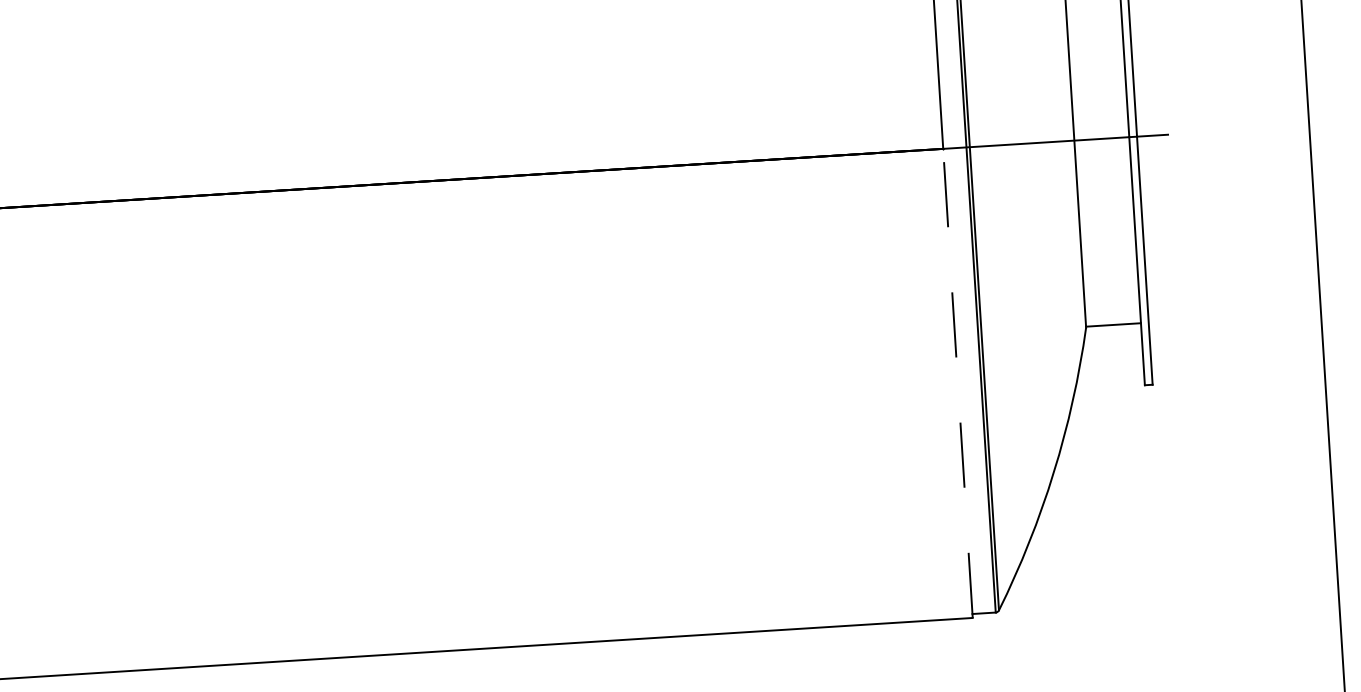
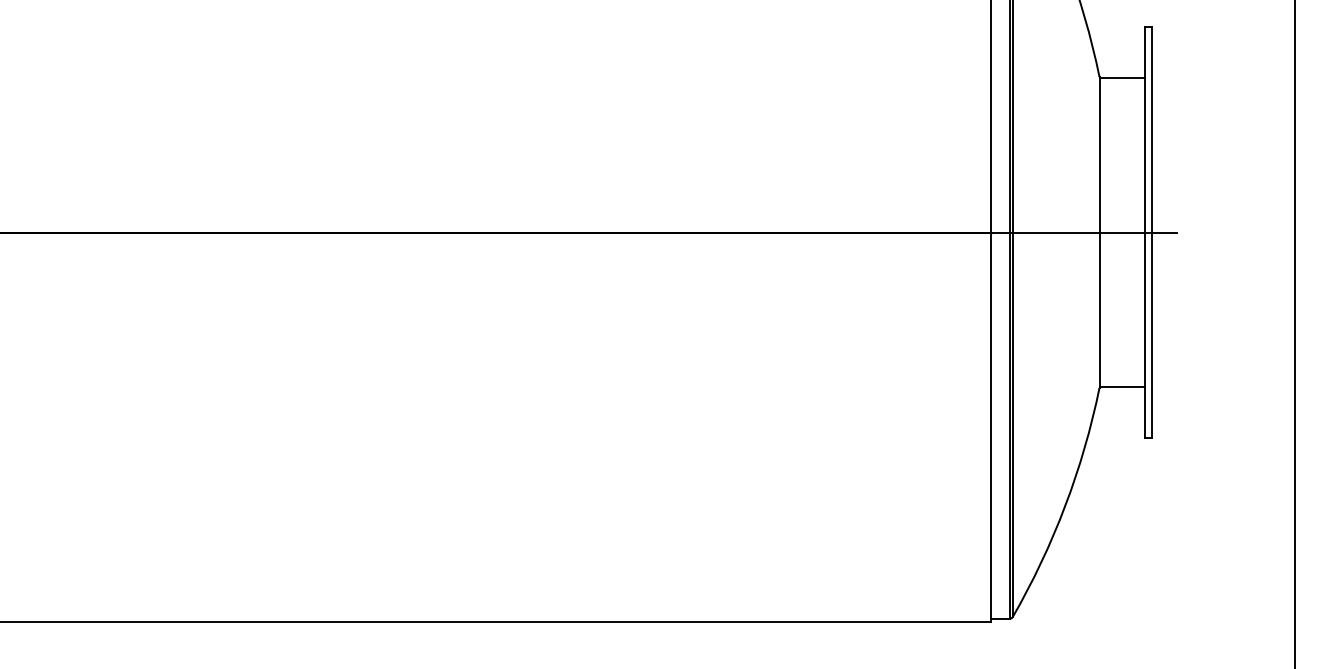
line: (957, 383) -> (990, 427), dashed -> solid

